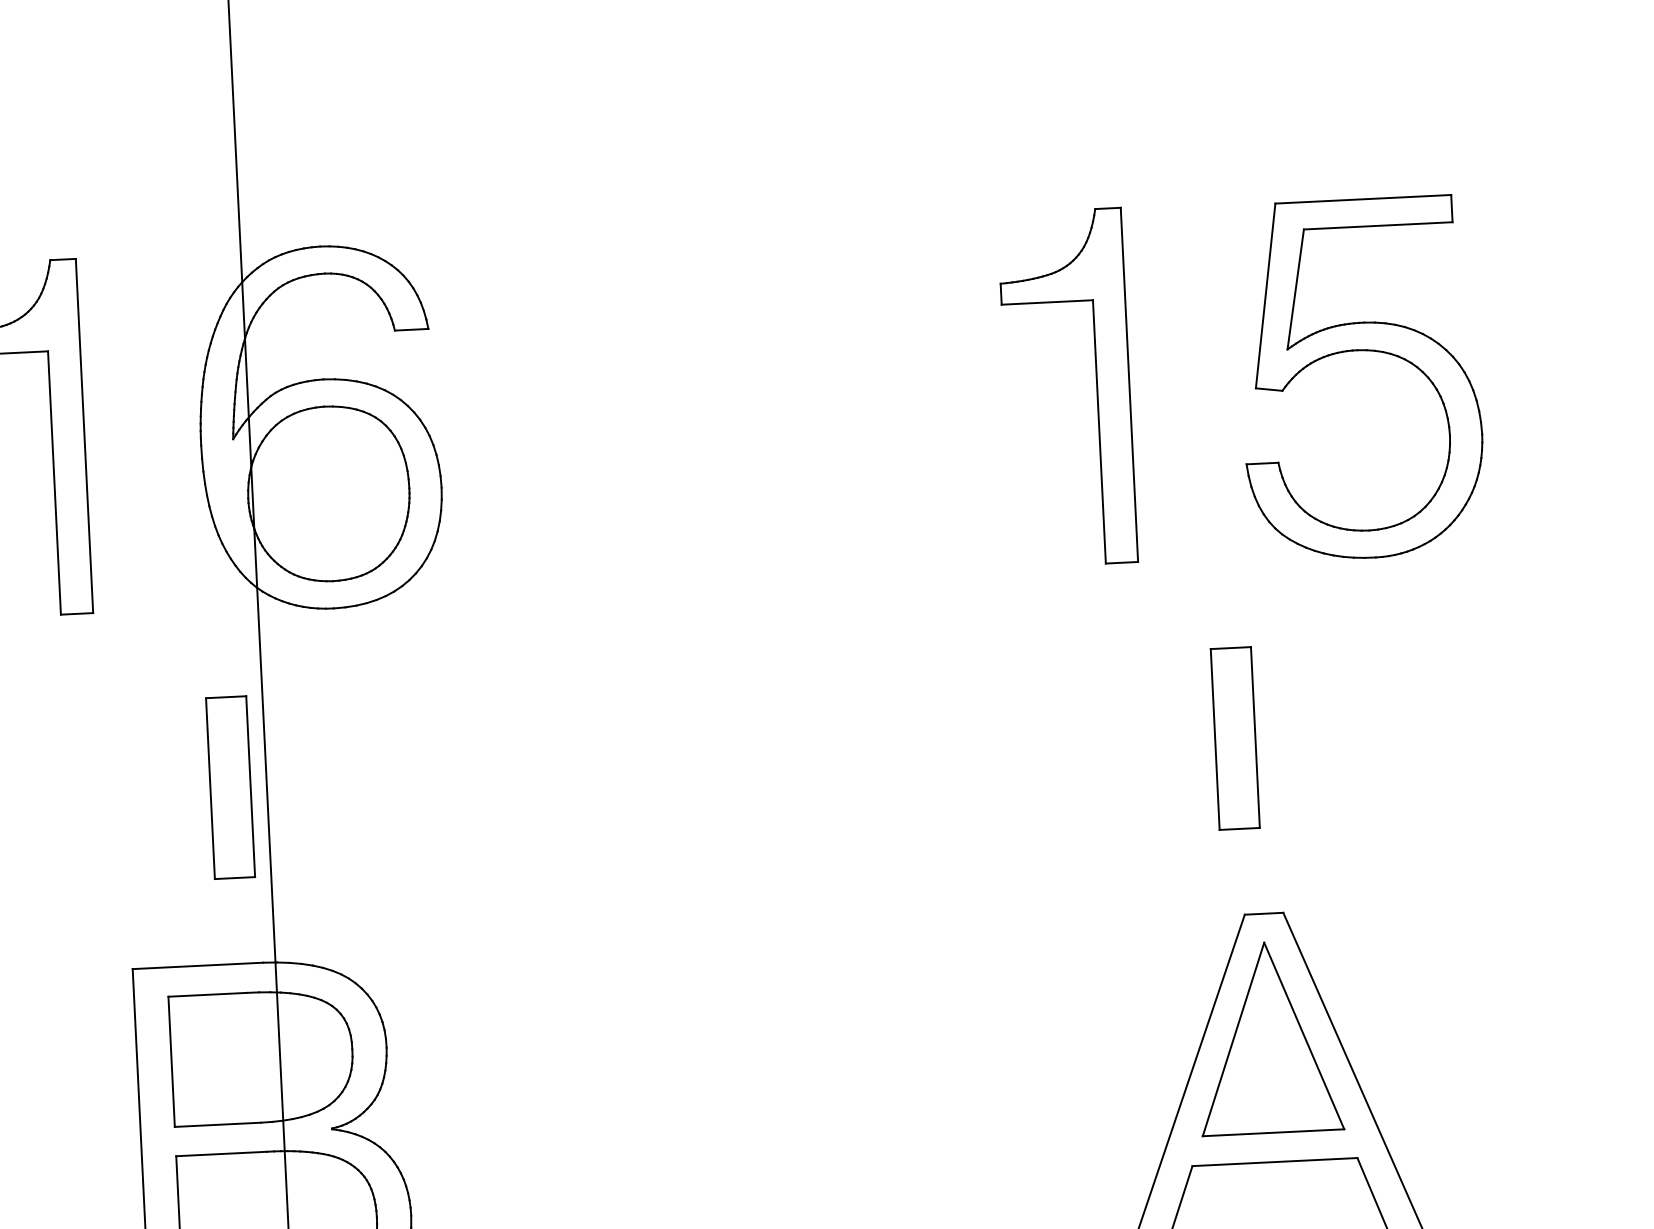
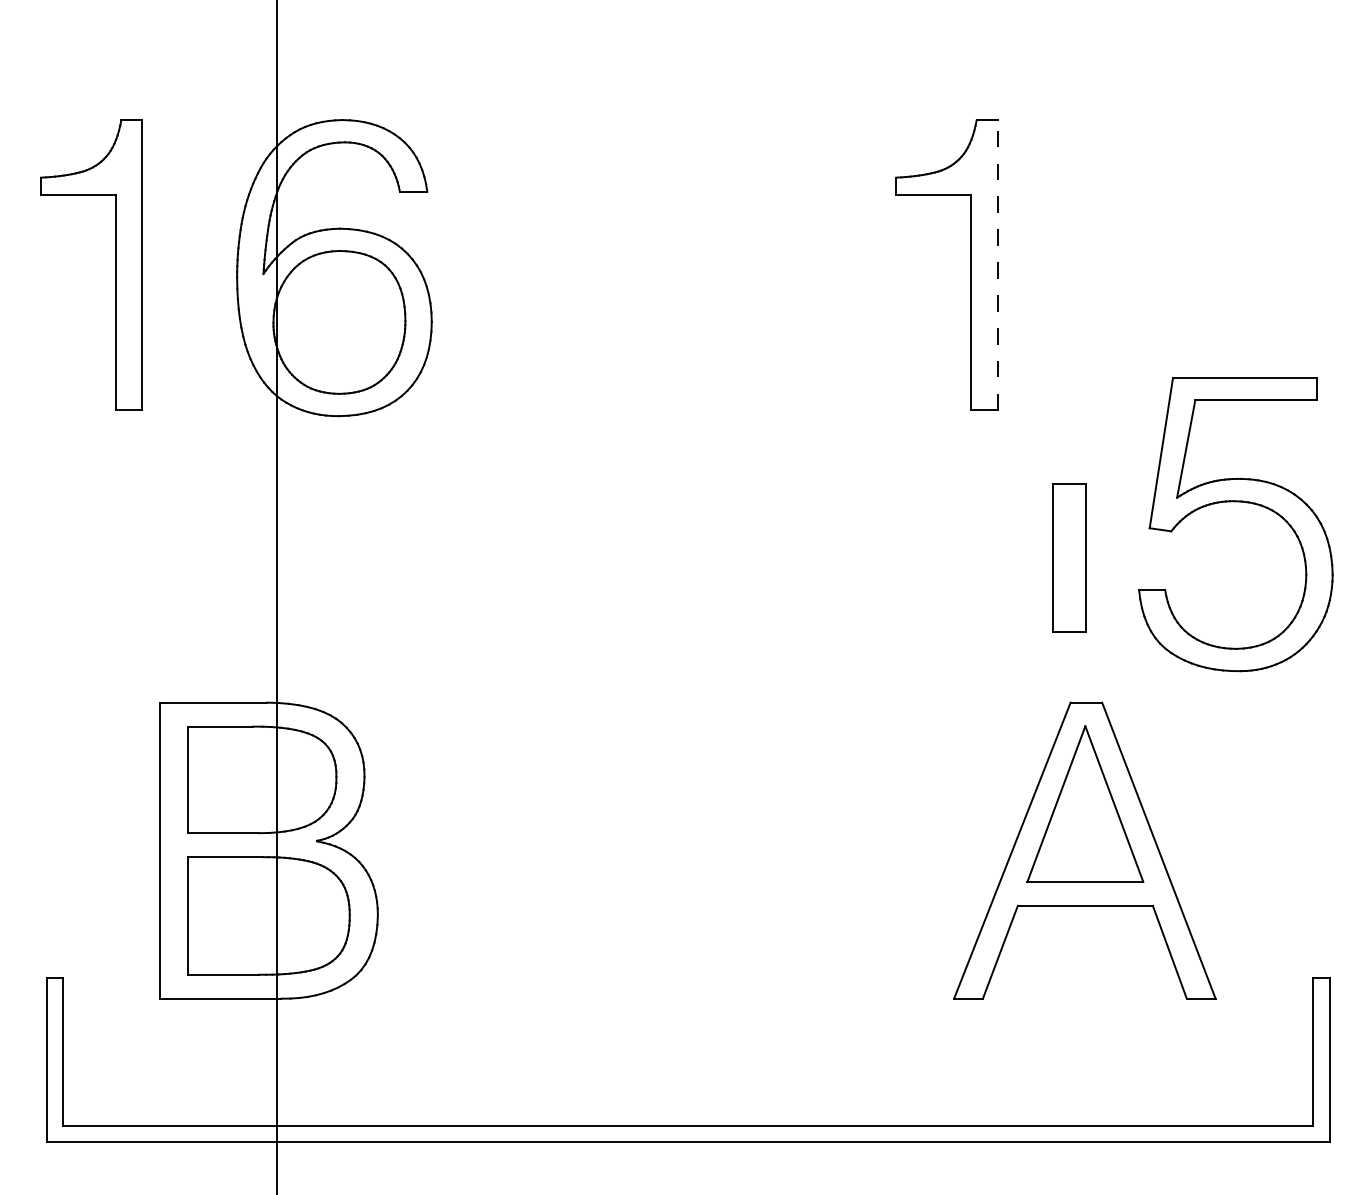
part: (1359, 351) -> (1235, 502), moved
line: (1129, 385) -> (997, 265), solid -> dashed
part: (230, 786) -> (247, 557), removed

